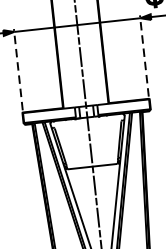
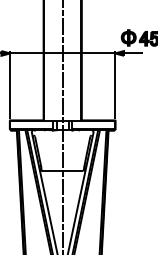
line: (144, 55) -> (115, 84), dashed -> solid
line: (18, 69) -> (10, 84), dashed -> solid

